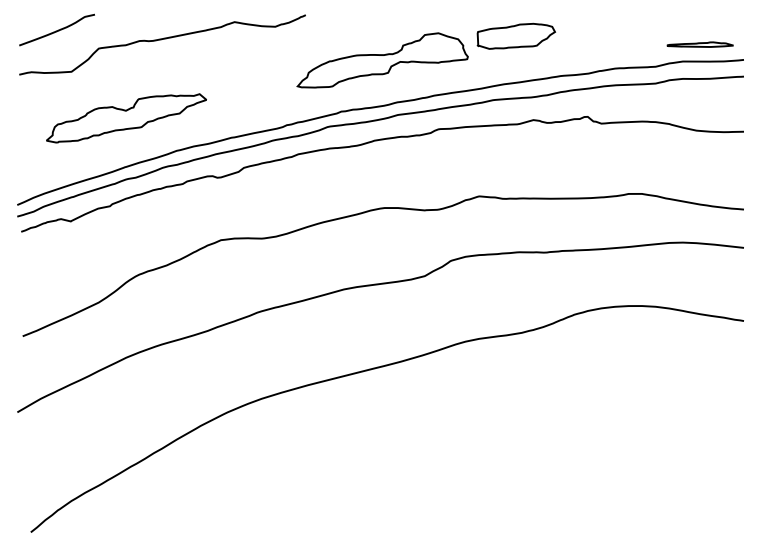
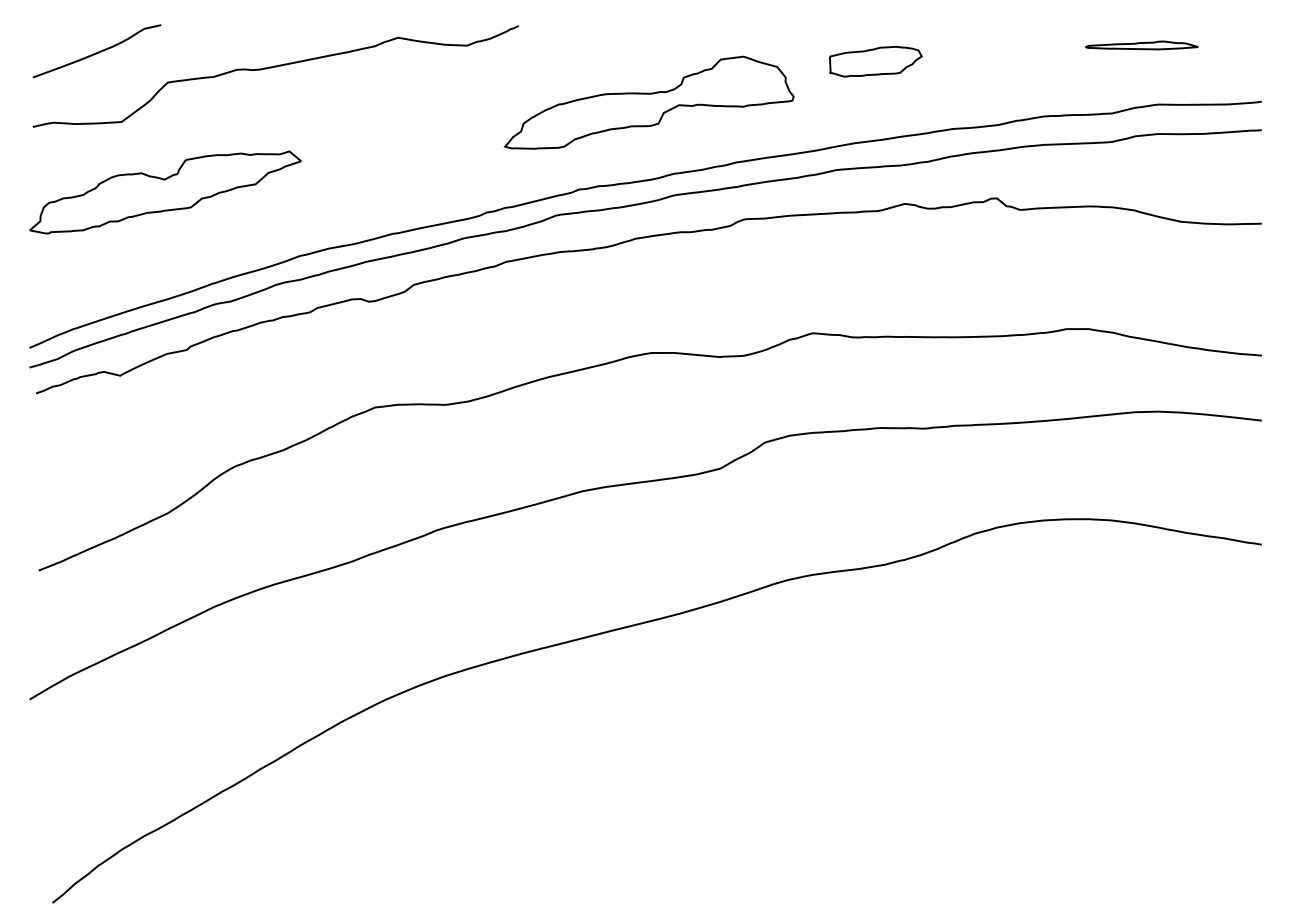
part: (516, 35) -> (876, 60), size x0.7
part: (699, 44) -> (1140, 45), moved
part: (126, 118) -> (165, 192), moved

